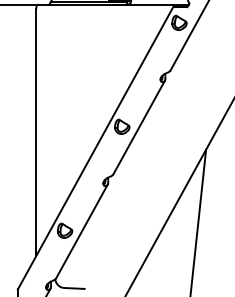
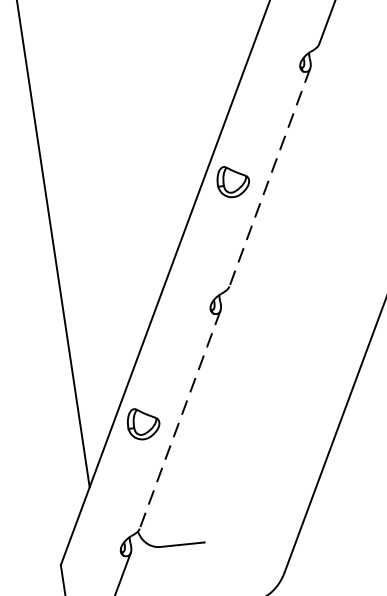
line: (138, 127) -> (268, 177), solid -> dashed
line: (81, 231) -> (179, 419), solid -> dashed

